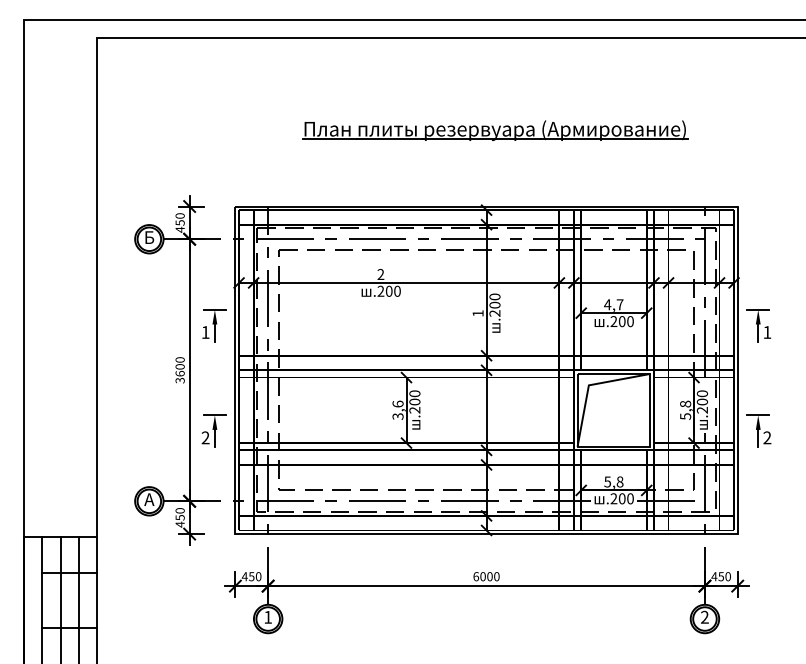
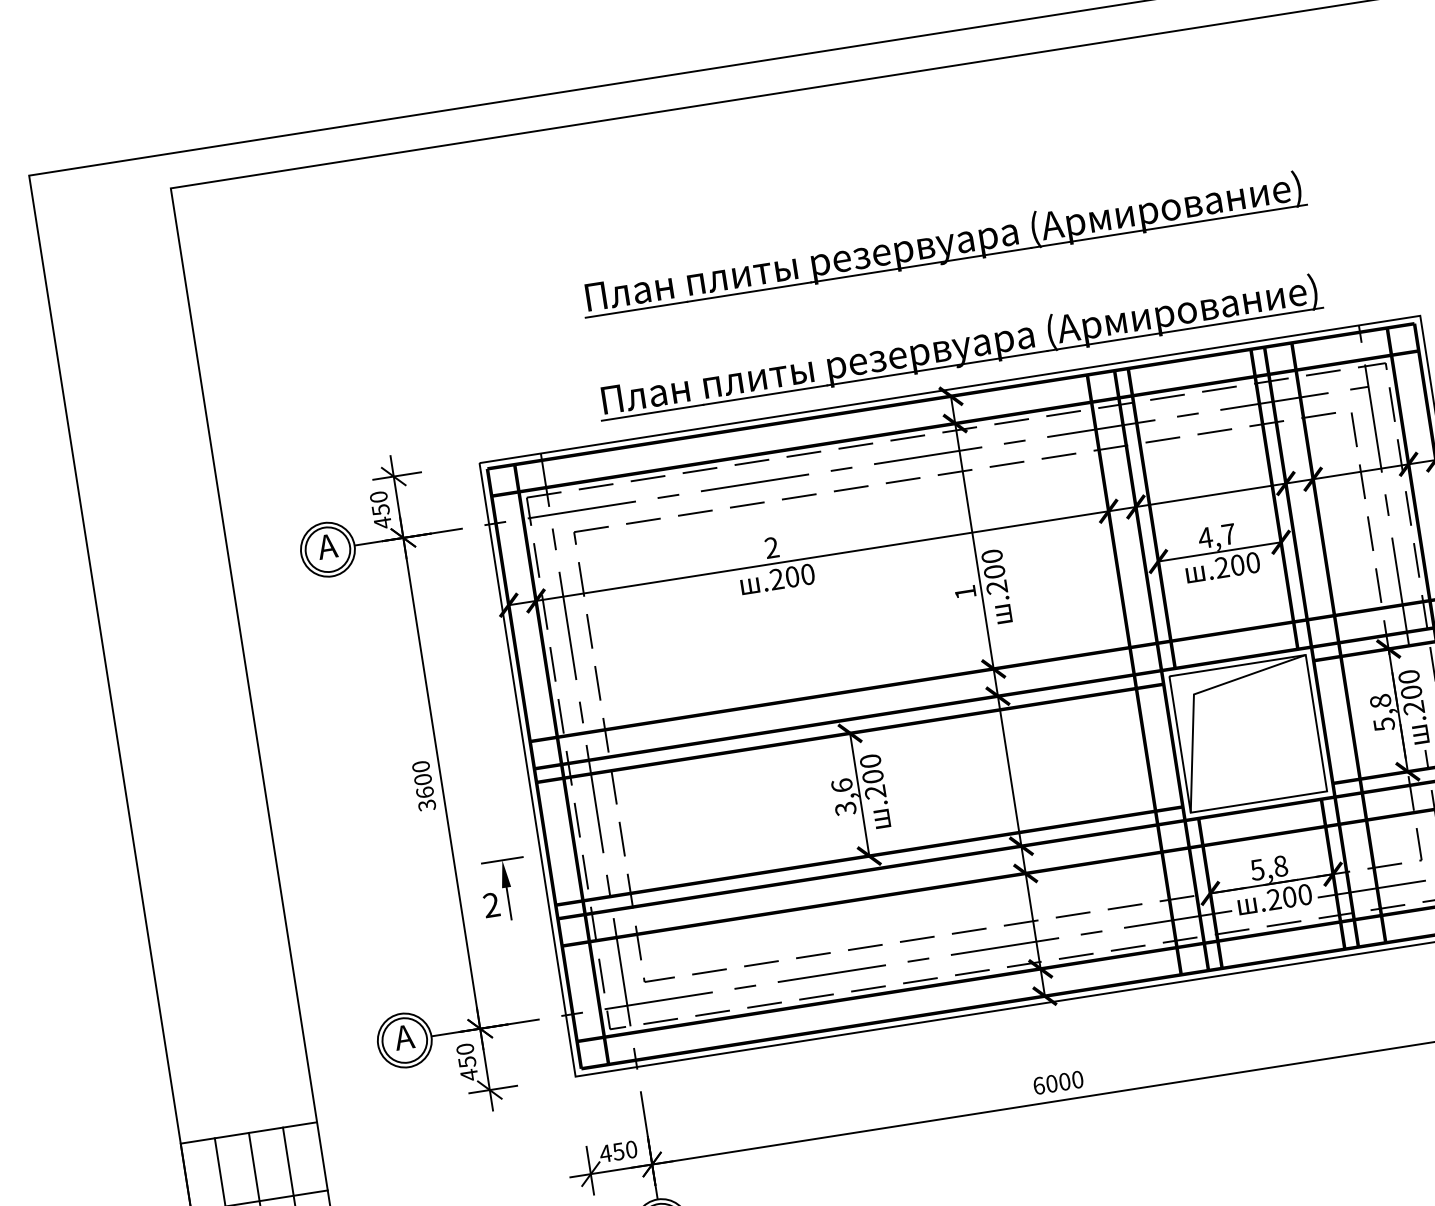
part: (495, 185) -> (960, 347), added
text: (149, 237) -> (327, 546), Б -> А
part: (214, 325) -> (475, 692), removed

